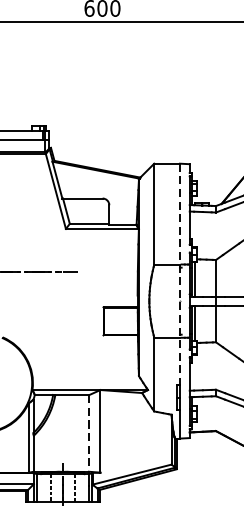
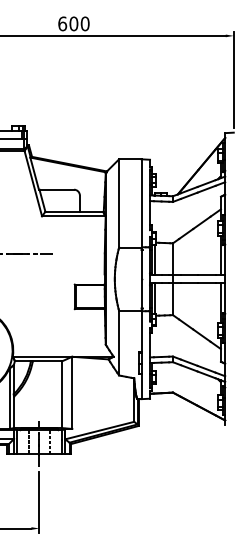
line: (179, 275) -> (141, 256), dashed -> solid
line: (89, 434) -> (62, 395), dashed -> solid

